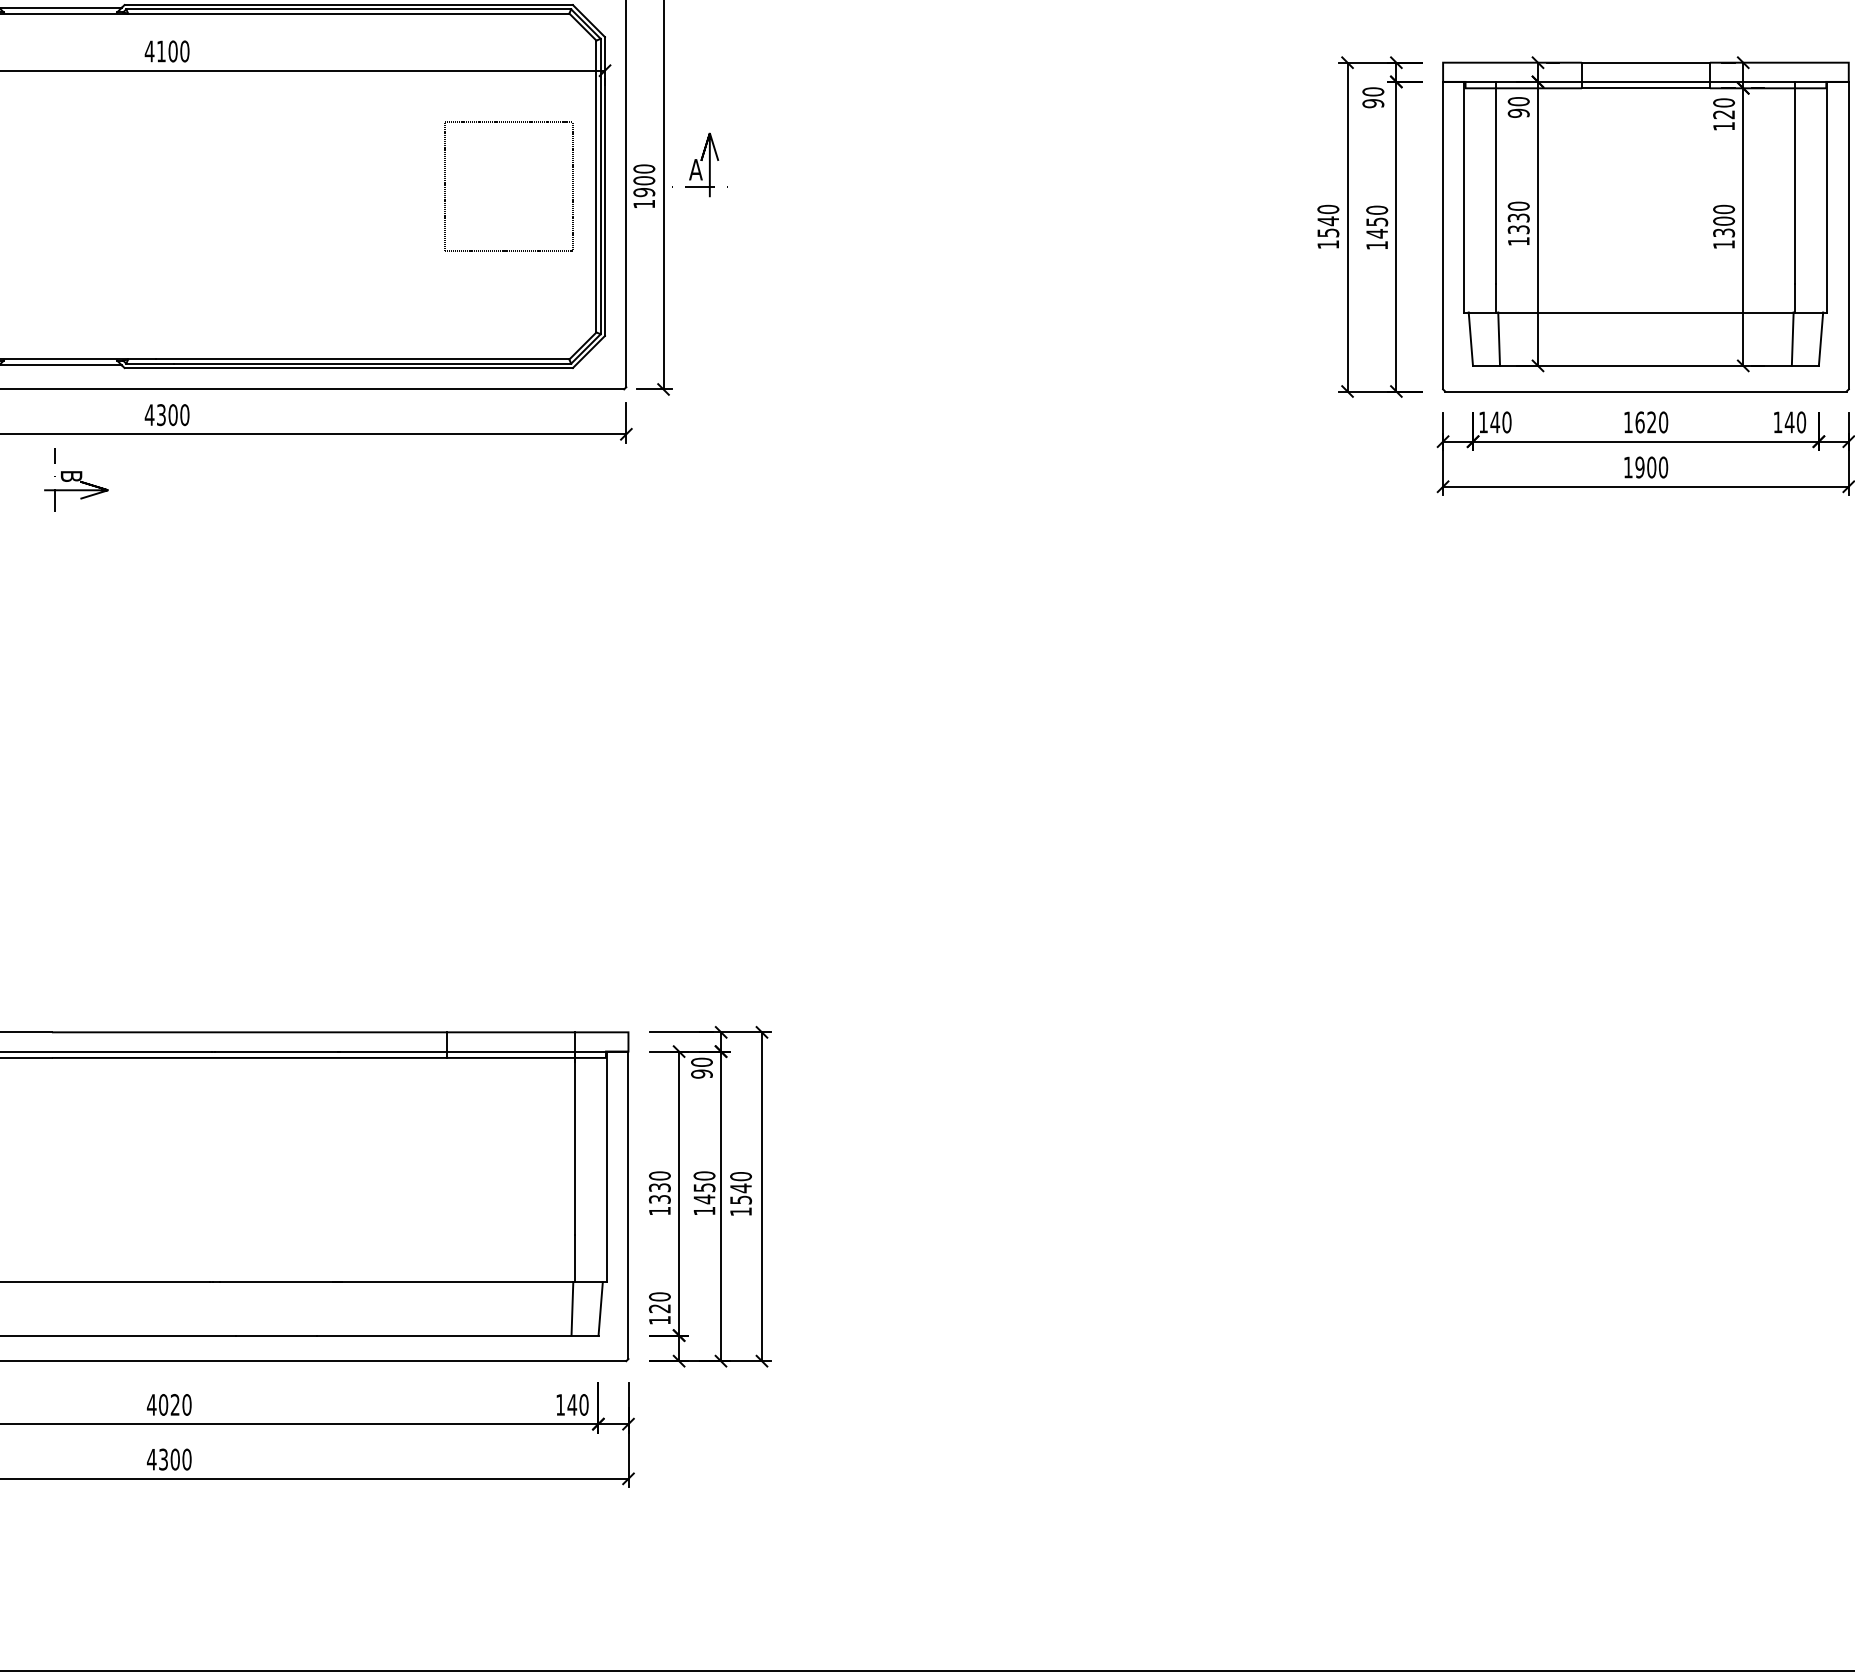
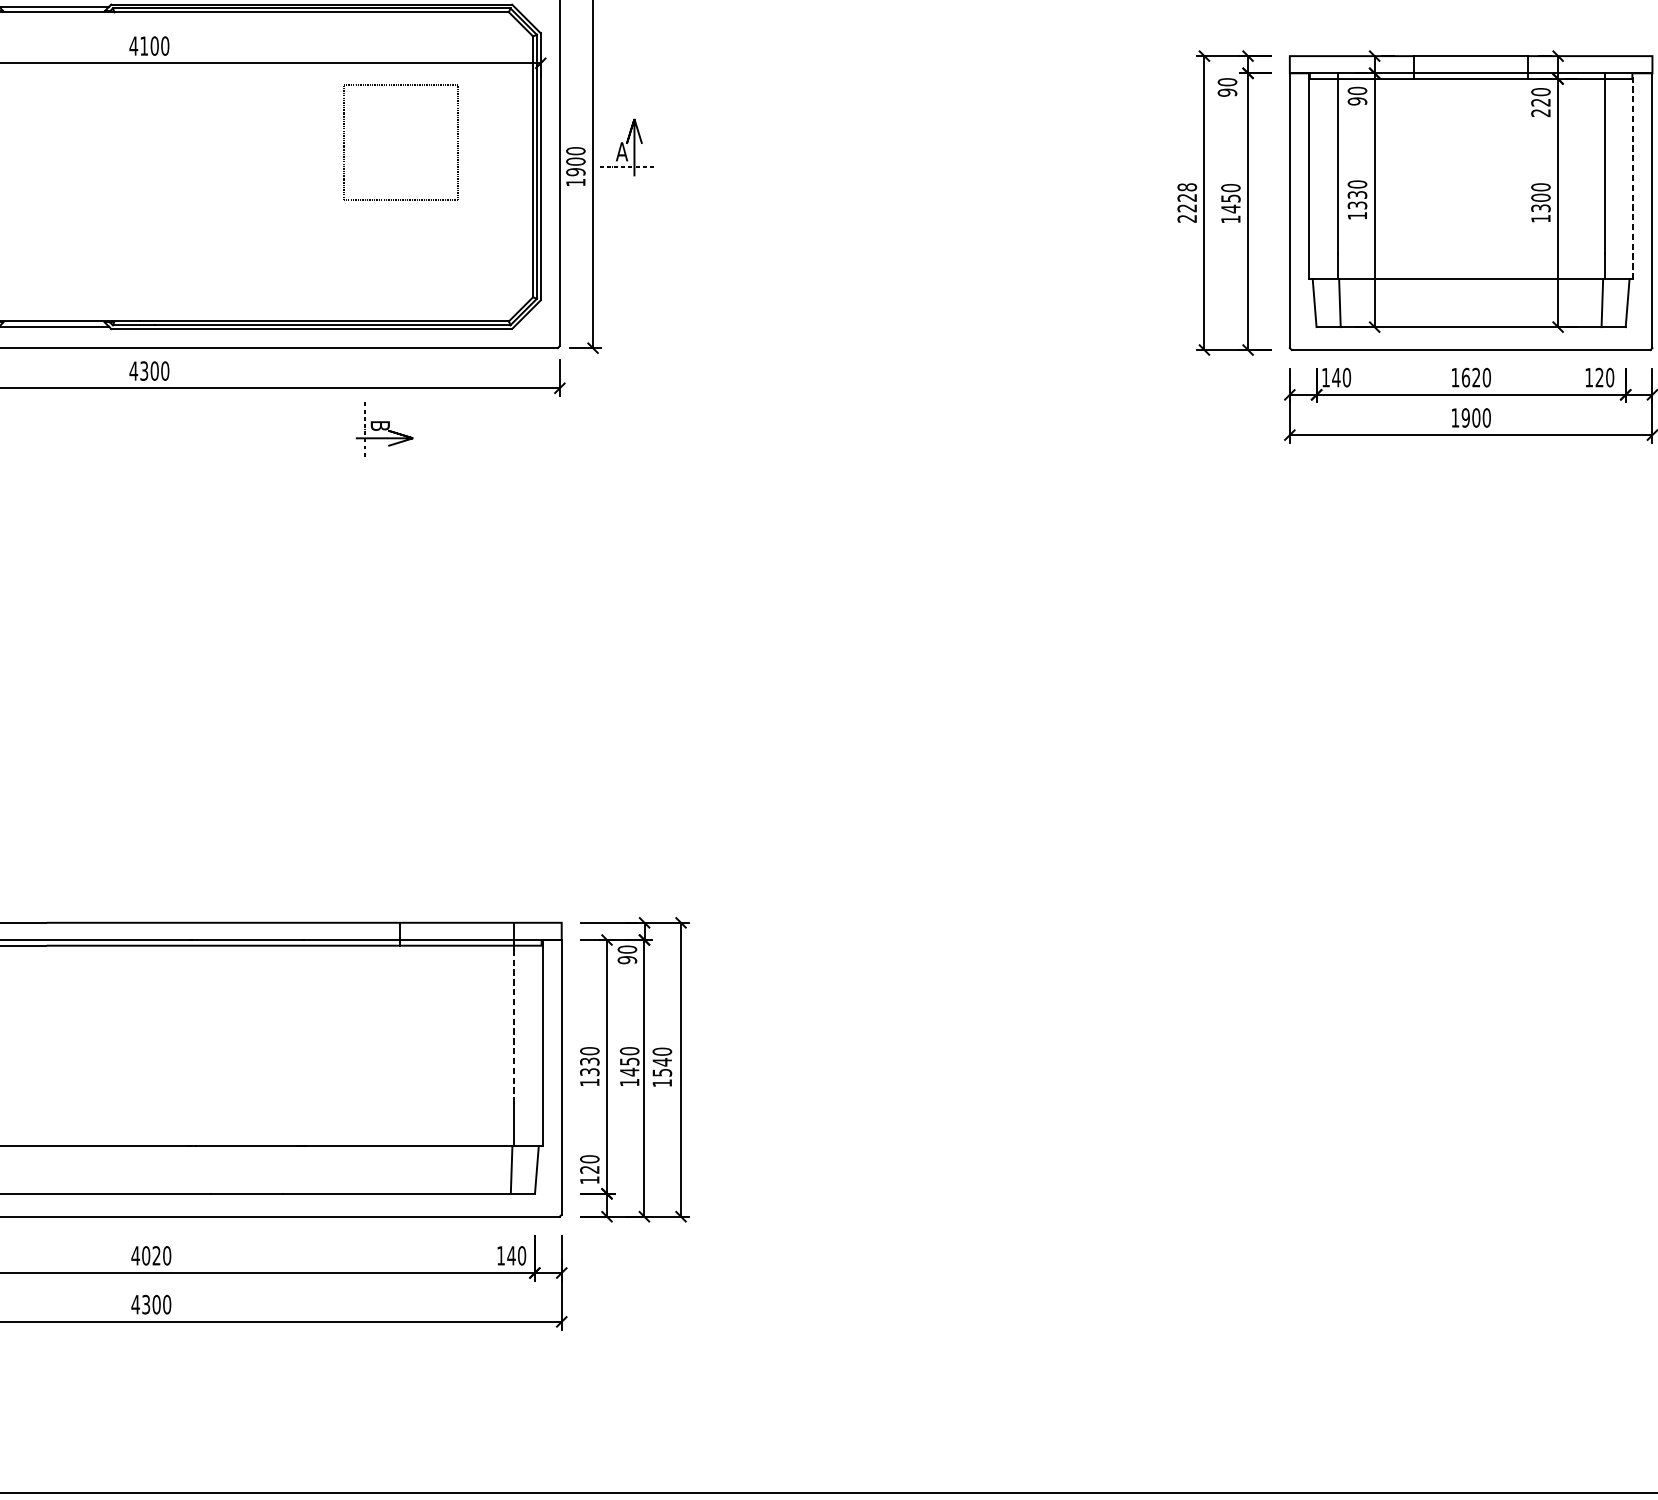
text: (1723, 126) -> (1540, 113), 120 -> 220
part: (445, 185) -> (344, 141), moved
line: (1827, 196) -> (1633, 175), solid -> dashed
text: (1328, 226) -> (1187, 202), 1540 -> 2228
text: (1789, 422) -> (1599, 377), 140 -> 120
part: (76, 479) -> (384, 428), moved
line: (575, 1143) -> (514, 1022), solid -> dashed

